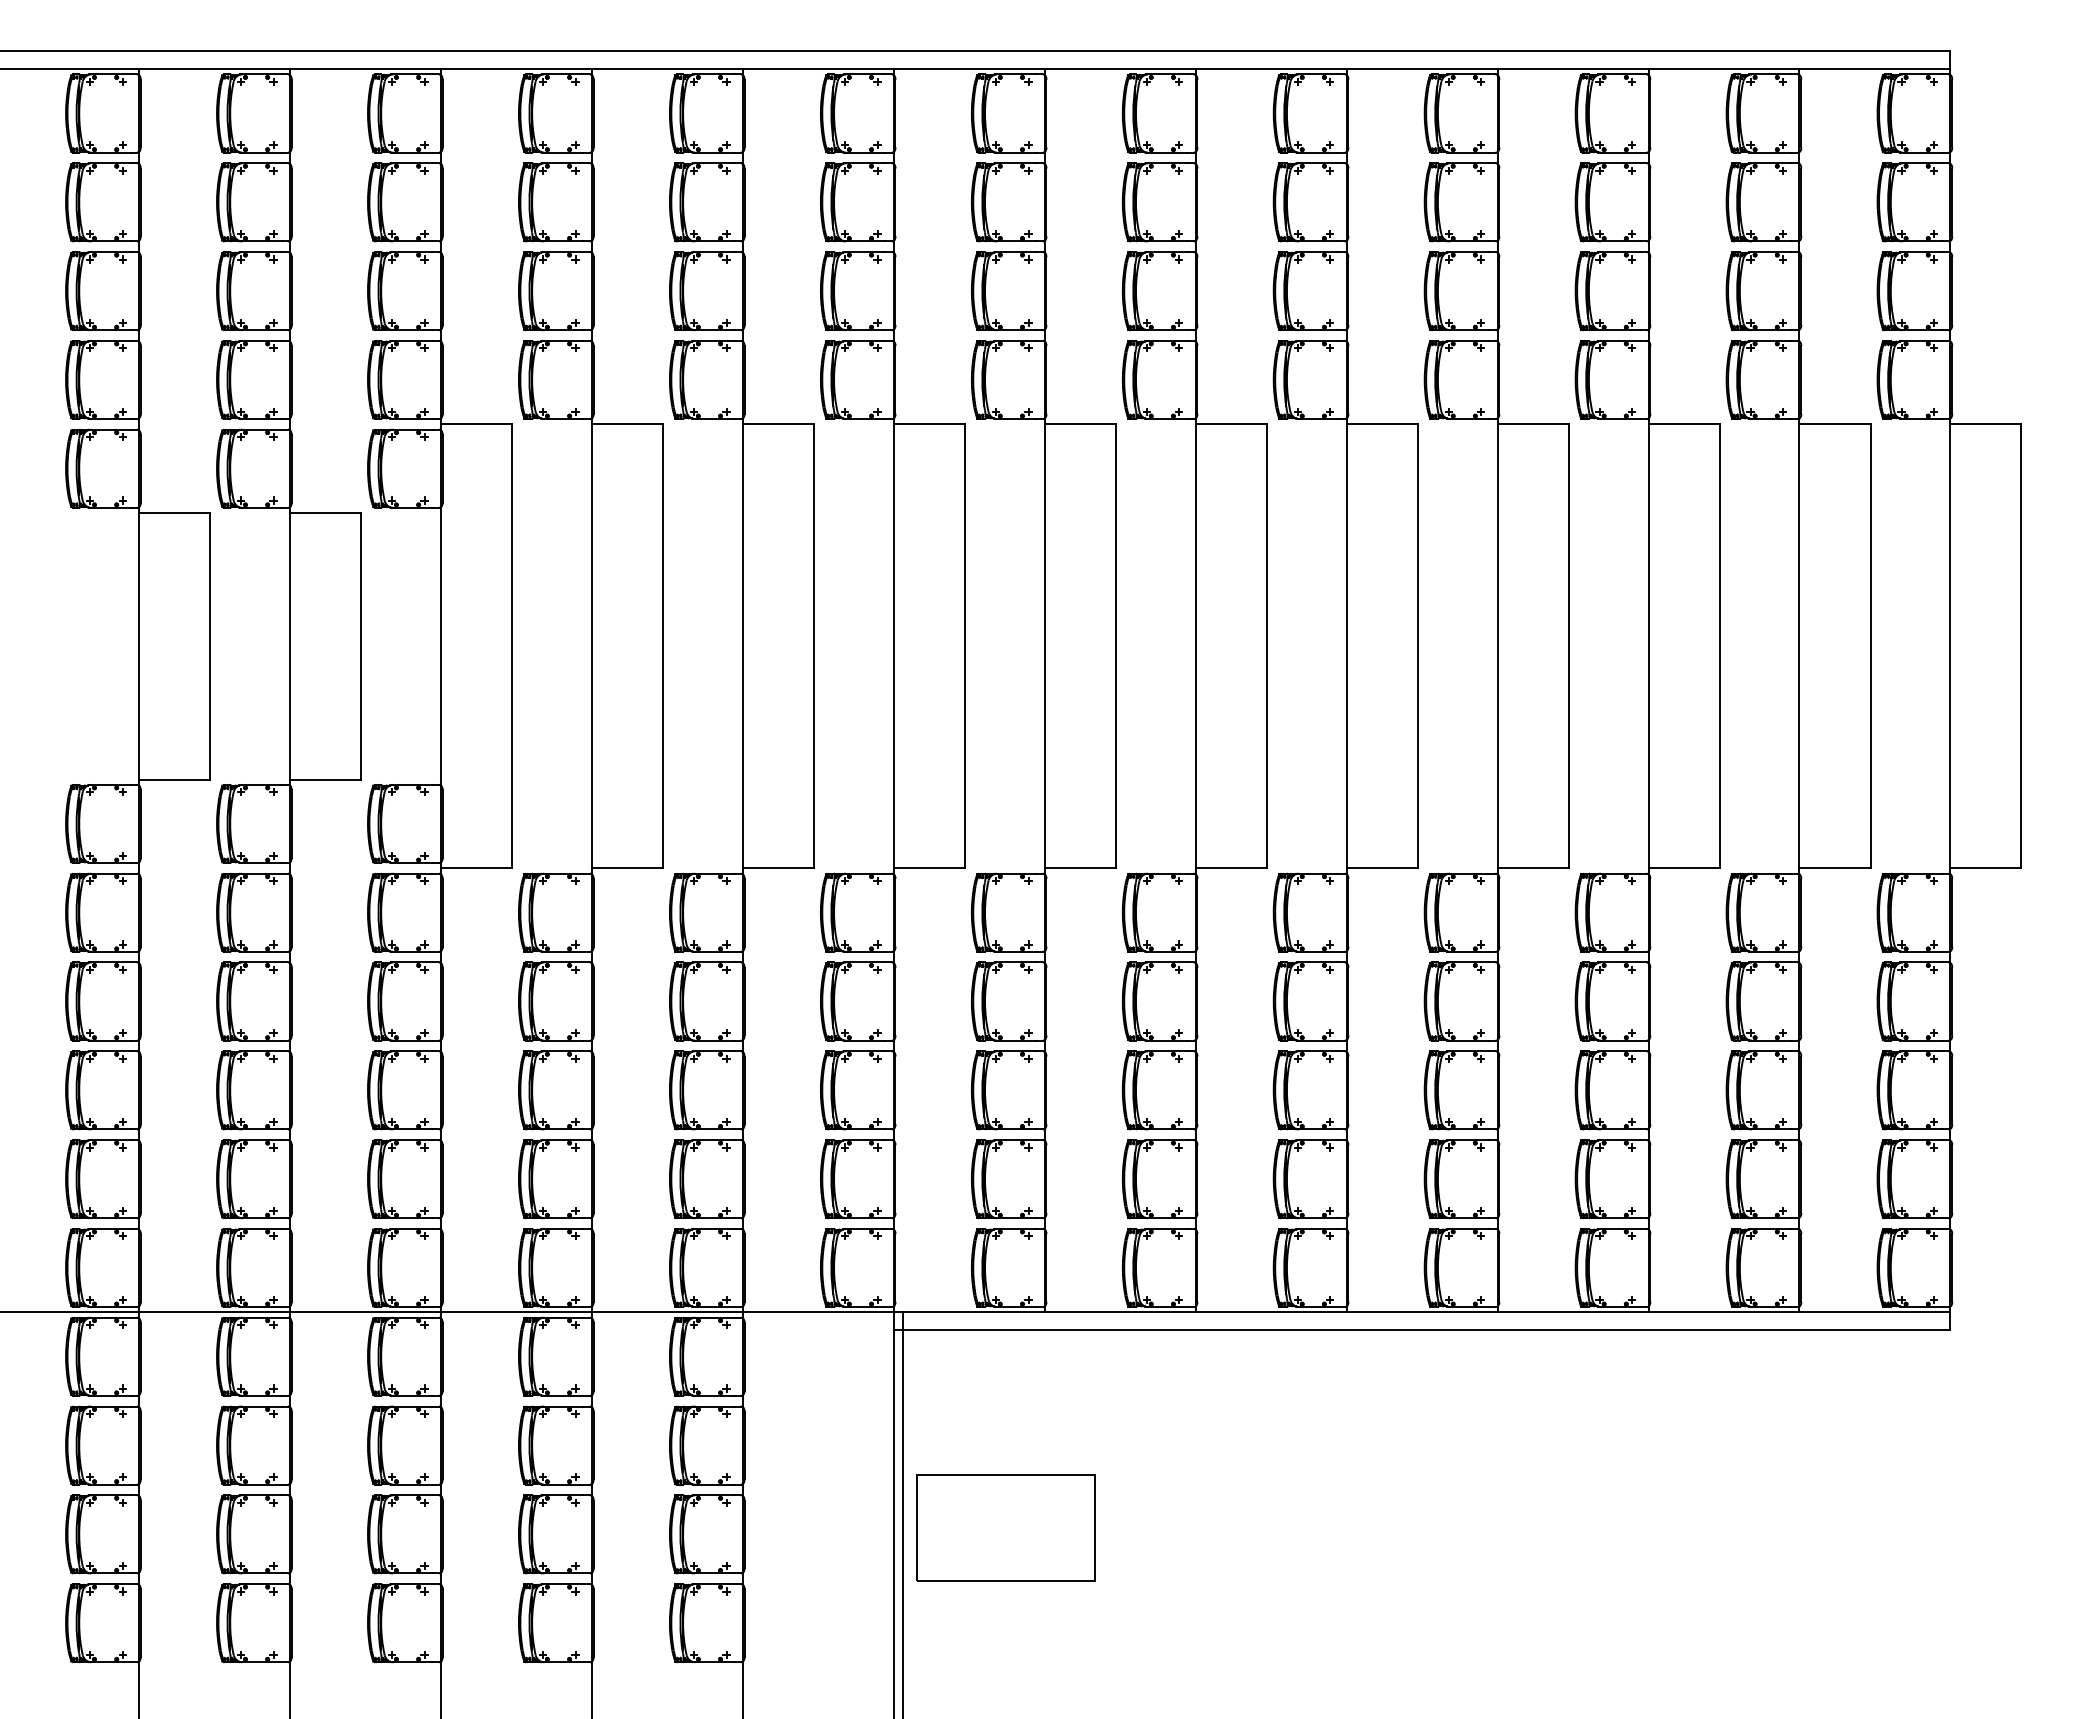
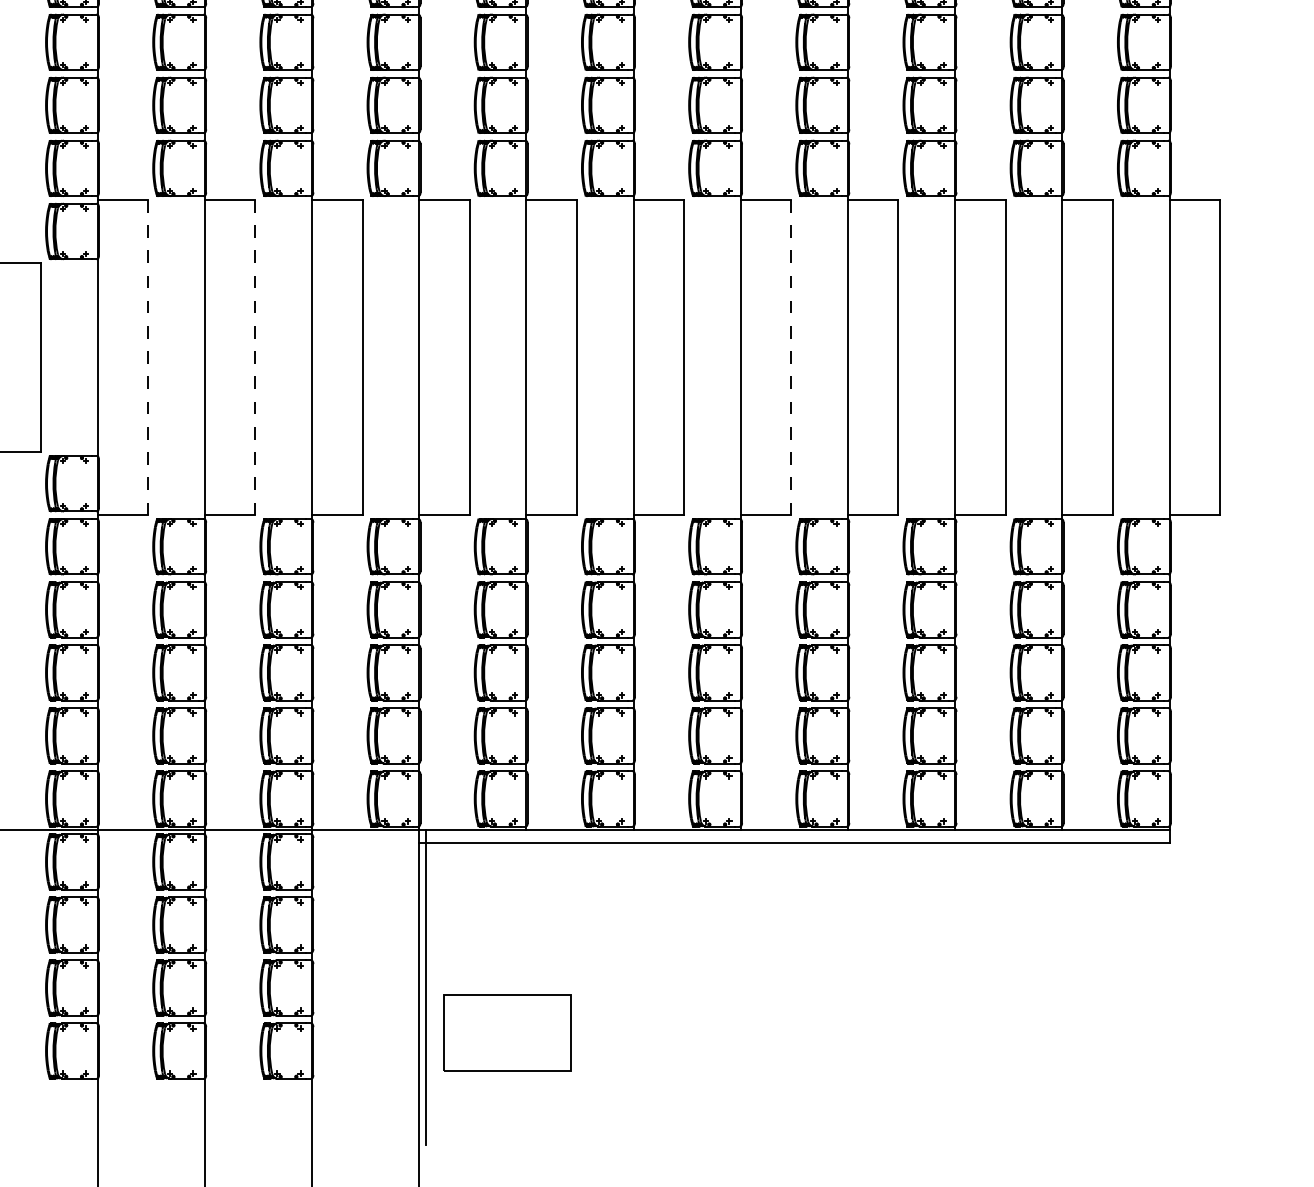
line: (511, 645) -> (147, 356), solid -> dashed
line: (662, 645) -> (255, 356), solid -> dashed
line: (1417, 645) -> (791, 356), solid -> dashed
part: (1005, 1527) -> (507, 1032), moved

